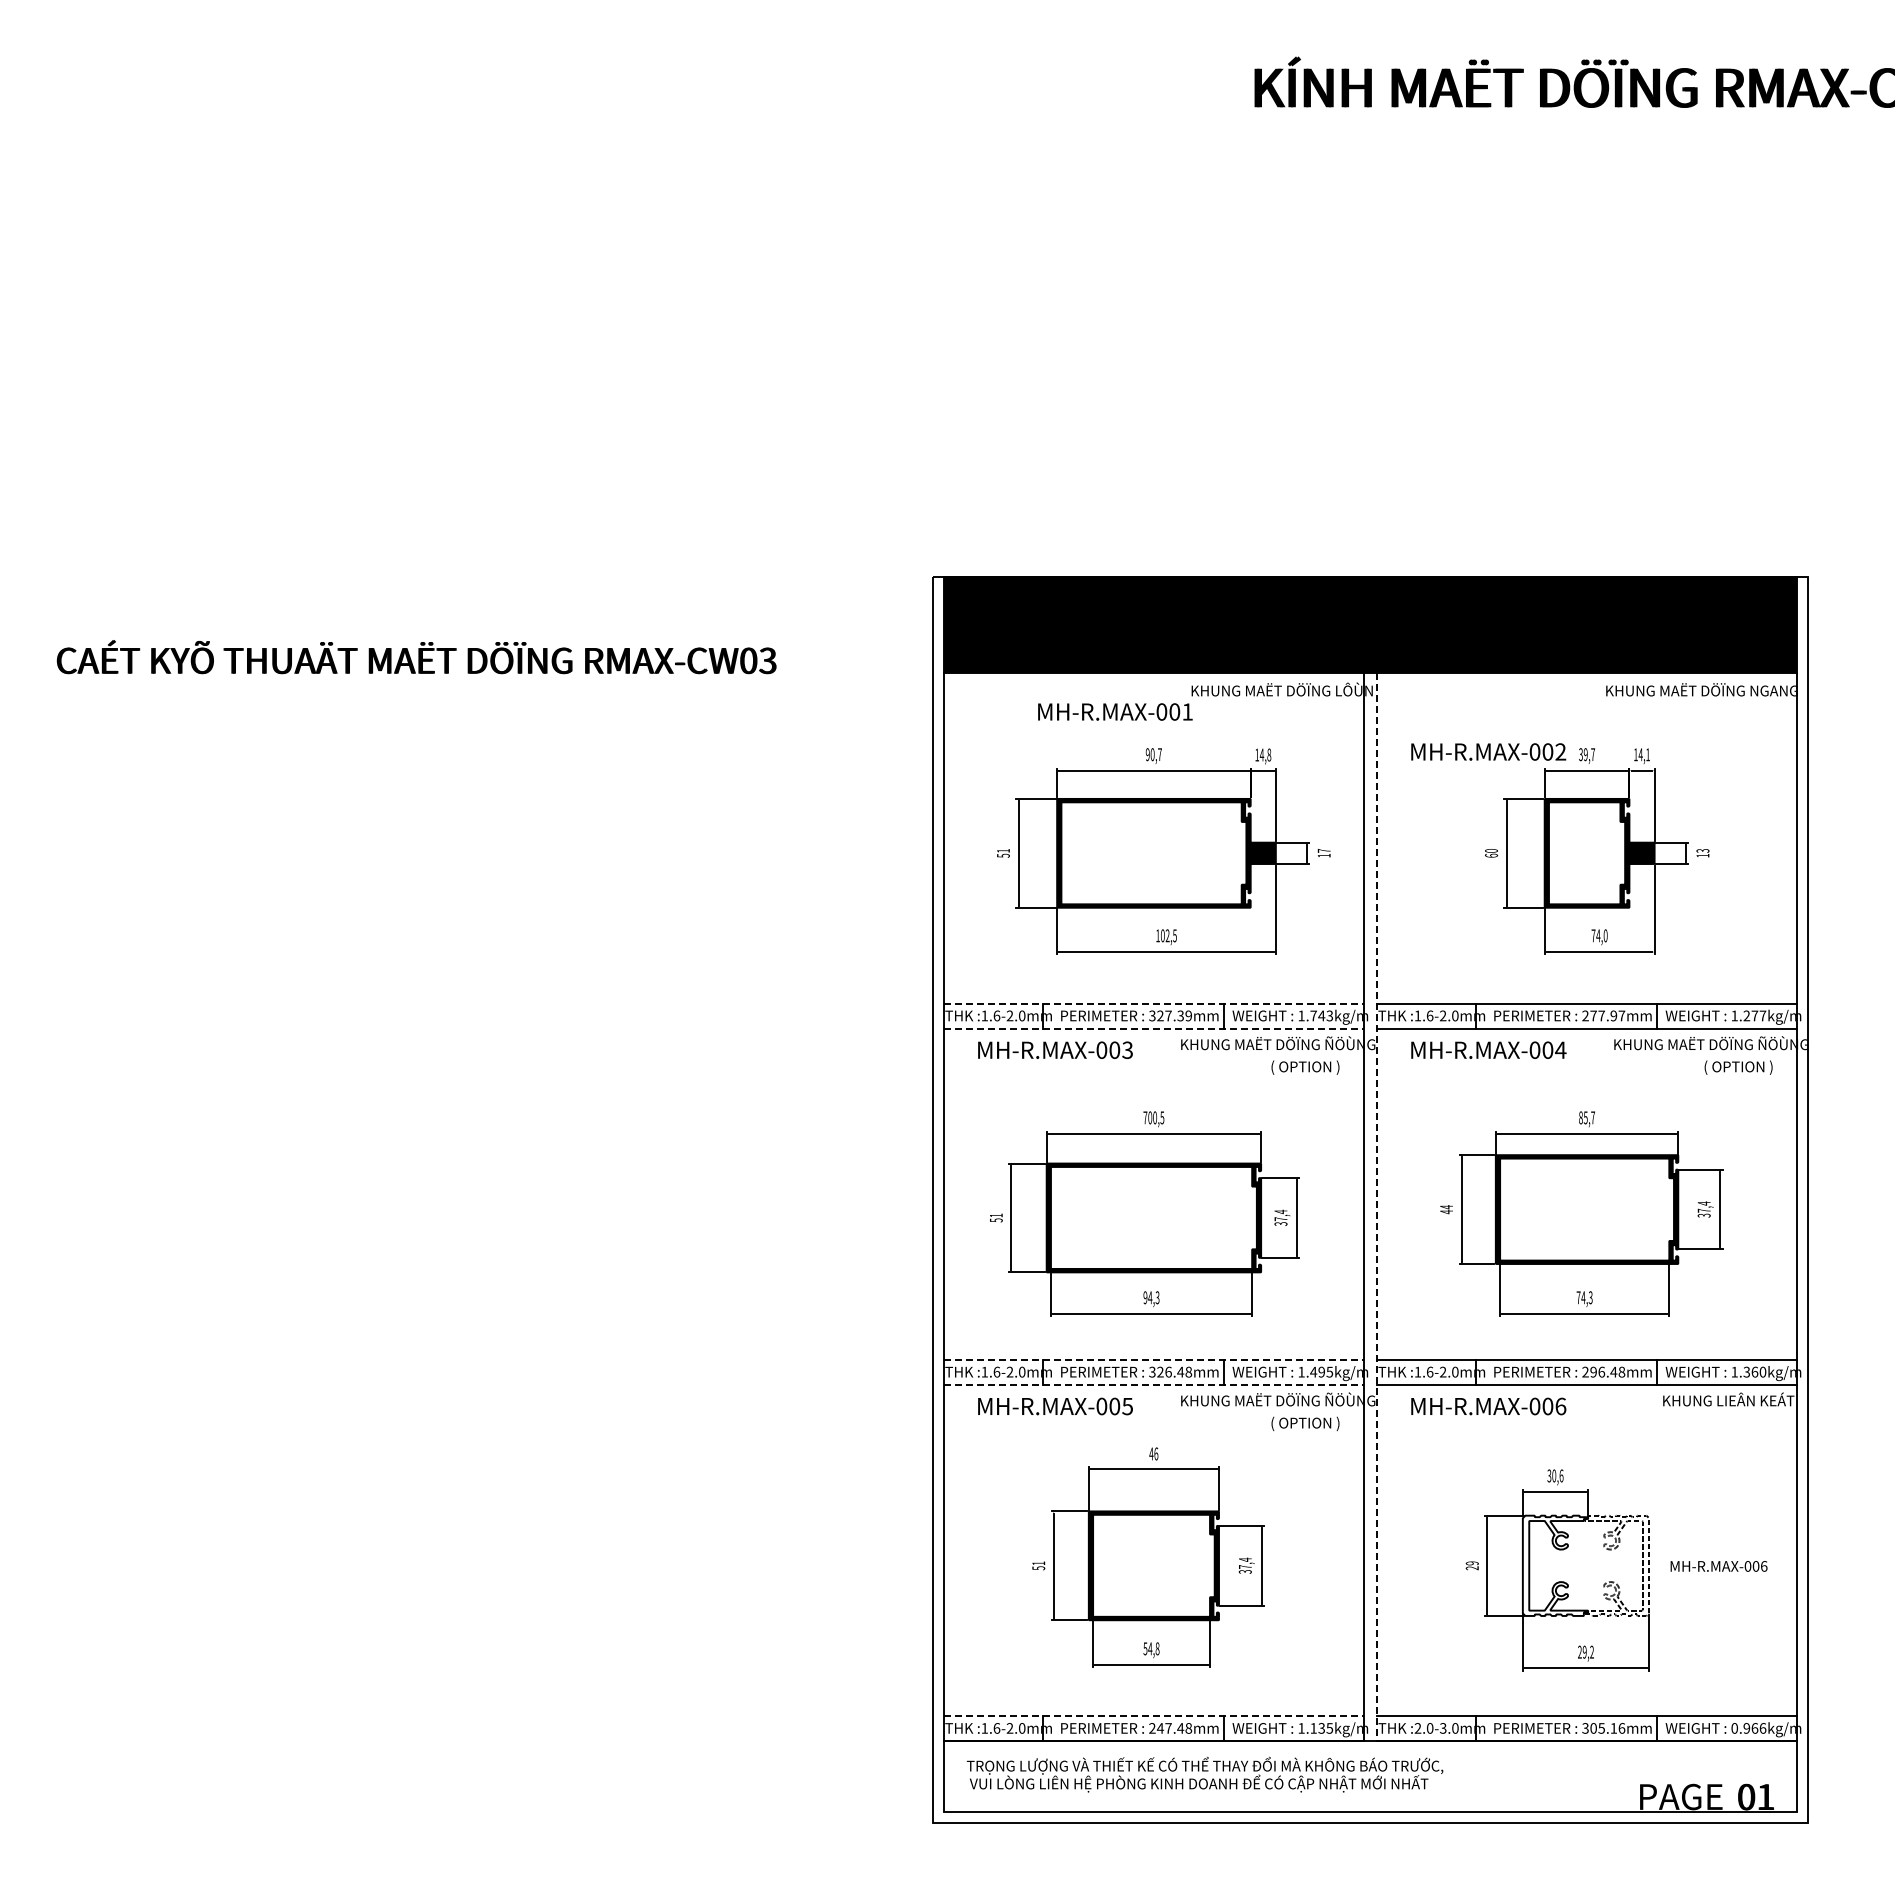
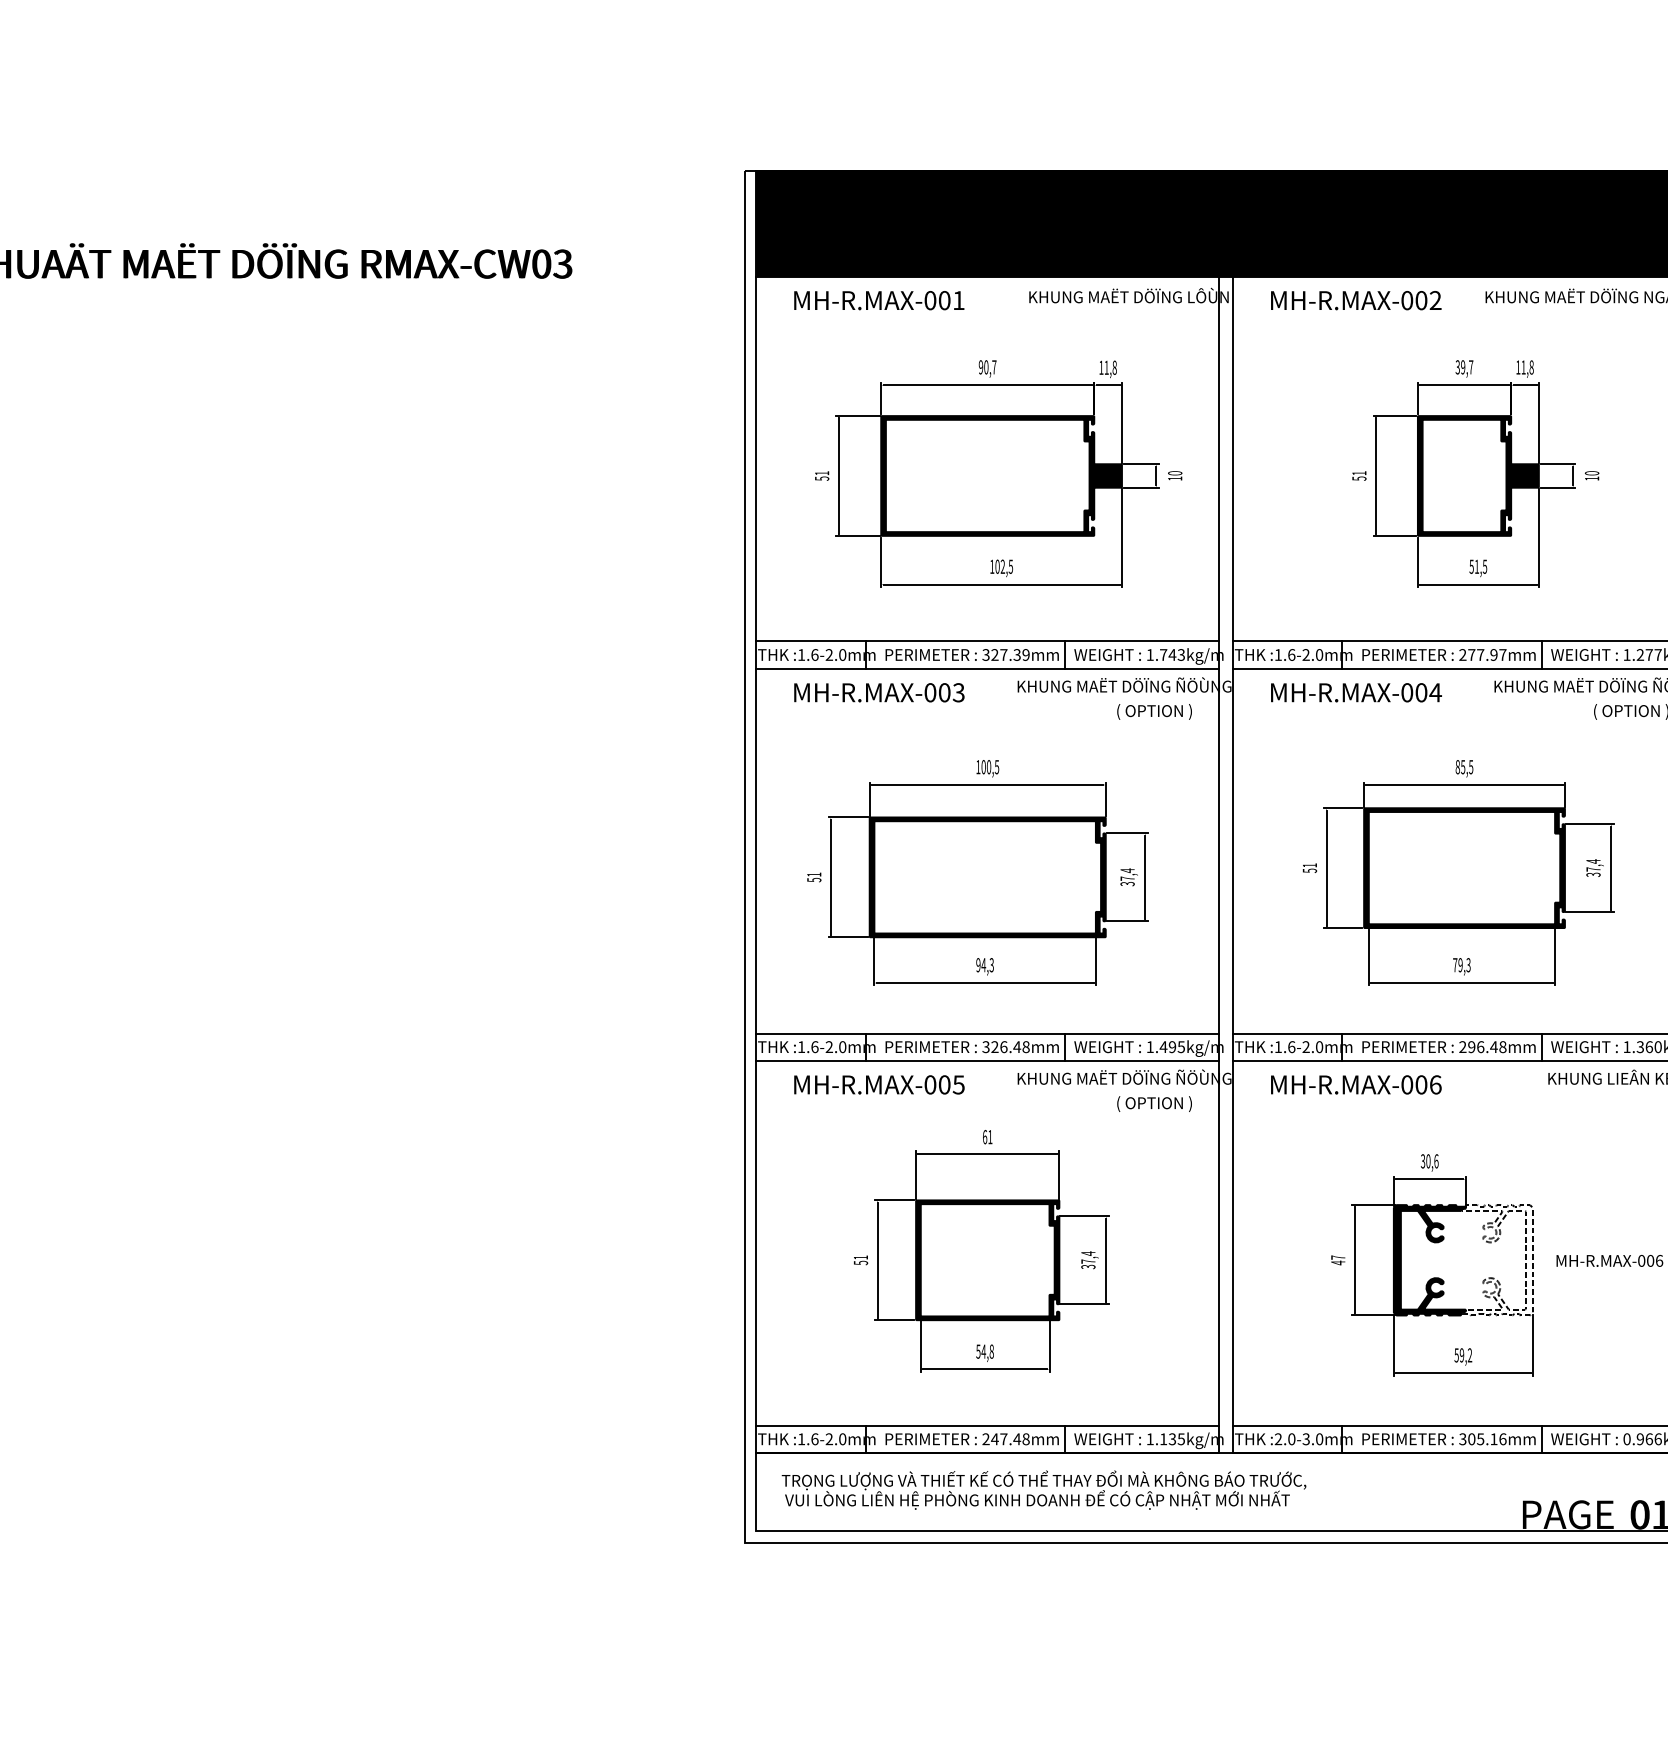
text: (1115, 711) -> (879, 300), moved
text: (1488, 751) -> (1356, 300), moved
text: (1261, 754) -> (1106, 367), 14,8 -> 11,8
text: (1643, 754) -> (1526, 367), 14,1 -> 11,8
text: (1323, 850) -> (1174, 472), 17 -> 10
text: (1702, 850) -> (1591, 472), 13 -> 10
text: (1491, 853) -> (1359, 476), 60 -> 51
text: (1599, 935) -> (1478, 566), 74,0 -> 51,5
line: (1154, 1003) -> (988, 641), dashed -> solid
line: (1154, 1028) -> (988, 668), dashed -> solid
text: (1145, 1117) -> (978, 766), 700,5 -> 100,5
text: (1592, 1117) -> (1470, 766), 85,7 -> 85,5
line: (1376, 1207) -> (1232, 865), dashed -> solid
text: (1446, 1209) -> (1309, 868), 44 -> 51
text: (1583, 1297) -> (1460, 964), 74,3 -> 79,3
line: (1154, 1359) -> (988, 1033), dashed -> solid
line: (1154, 1385) -> (988, 1061), dashed -> solid
text: (1153, 1453) -> (987, 1136), 46 -> 61
text: (1471, 1565) -> (1337, 1259), 29 -> 47
fill: (1555, 1565) -> (1429, 1259), added
text: (1579, 1651) -> (1456, 1354), 29,2 -> 59,2
line: (1154, 1716) -> (988, 1426), dashed -> solid

